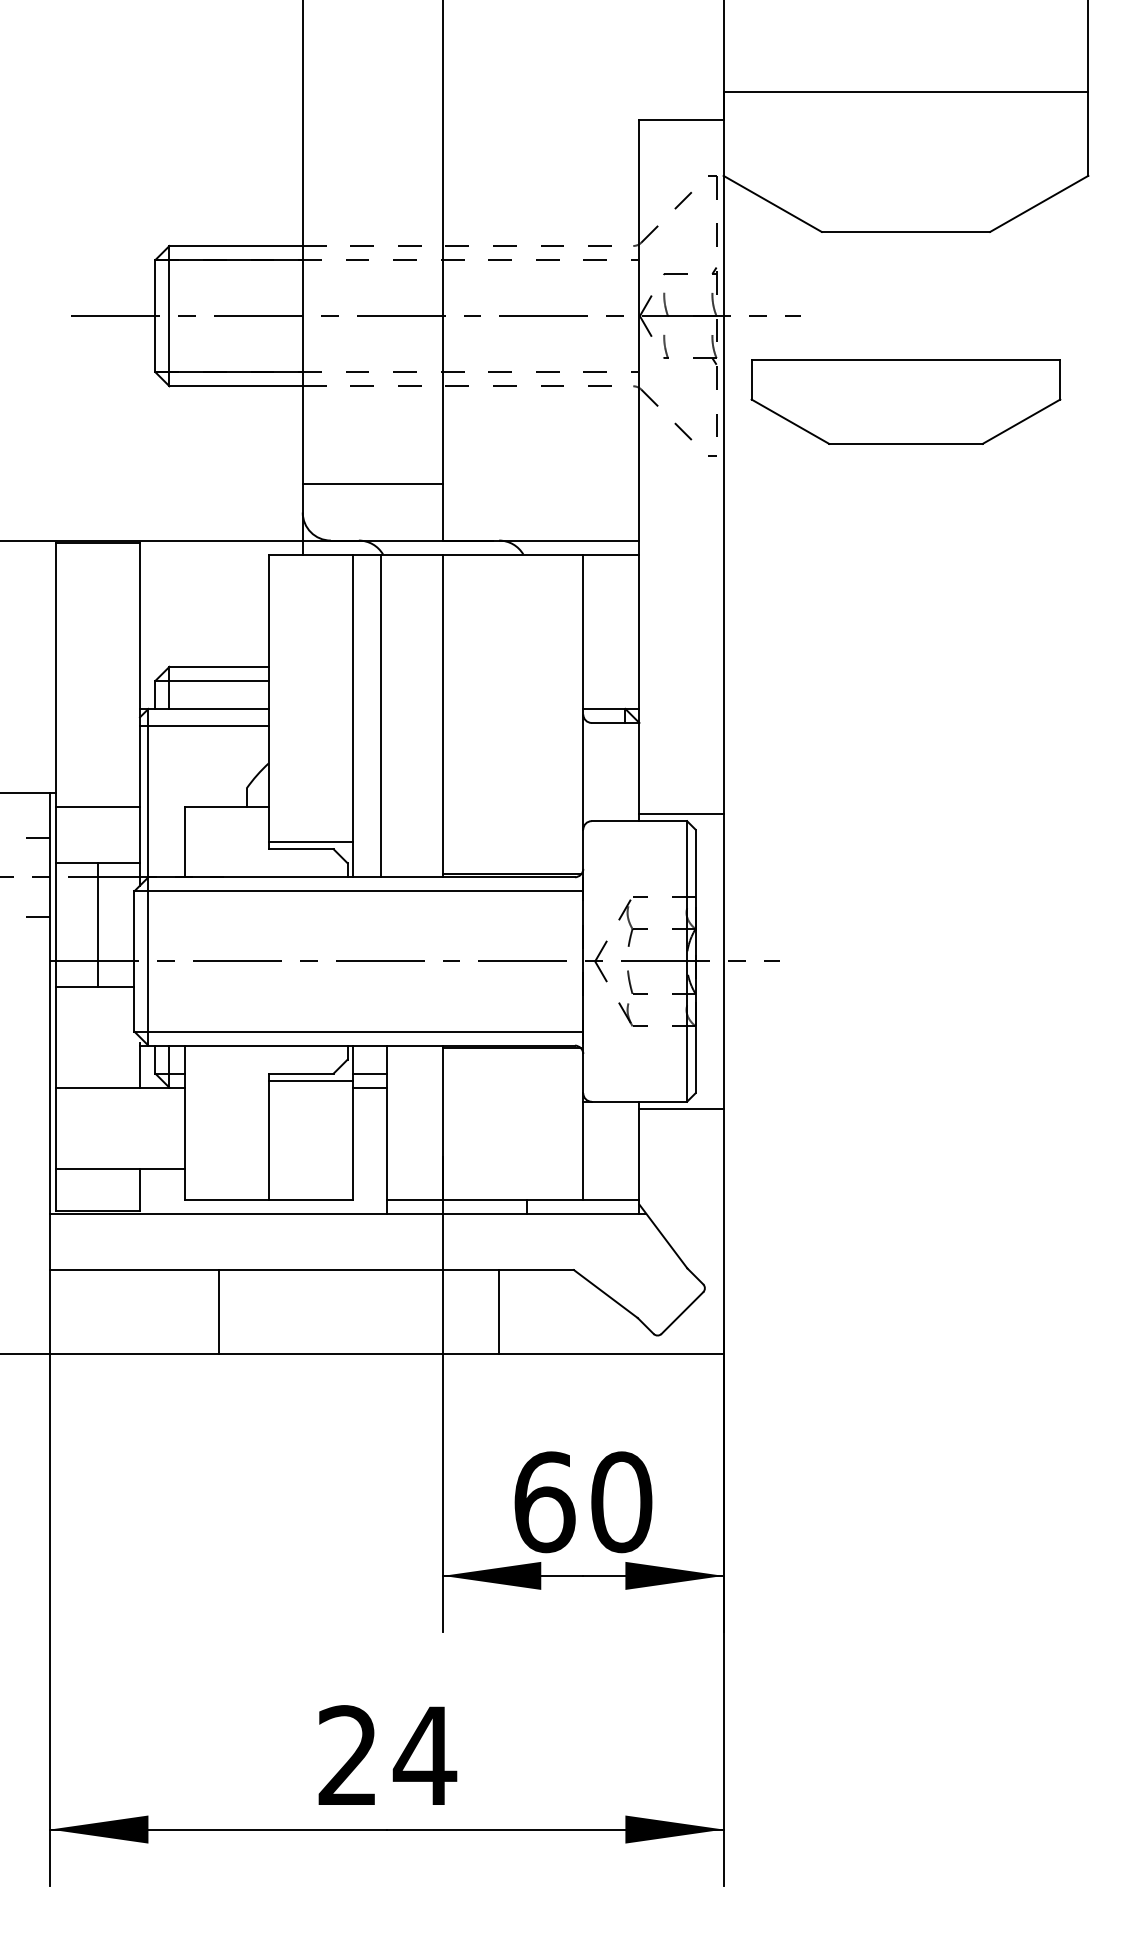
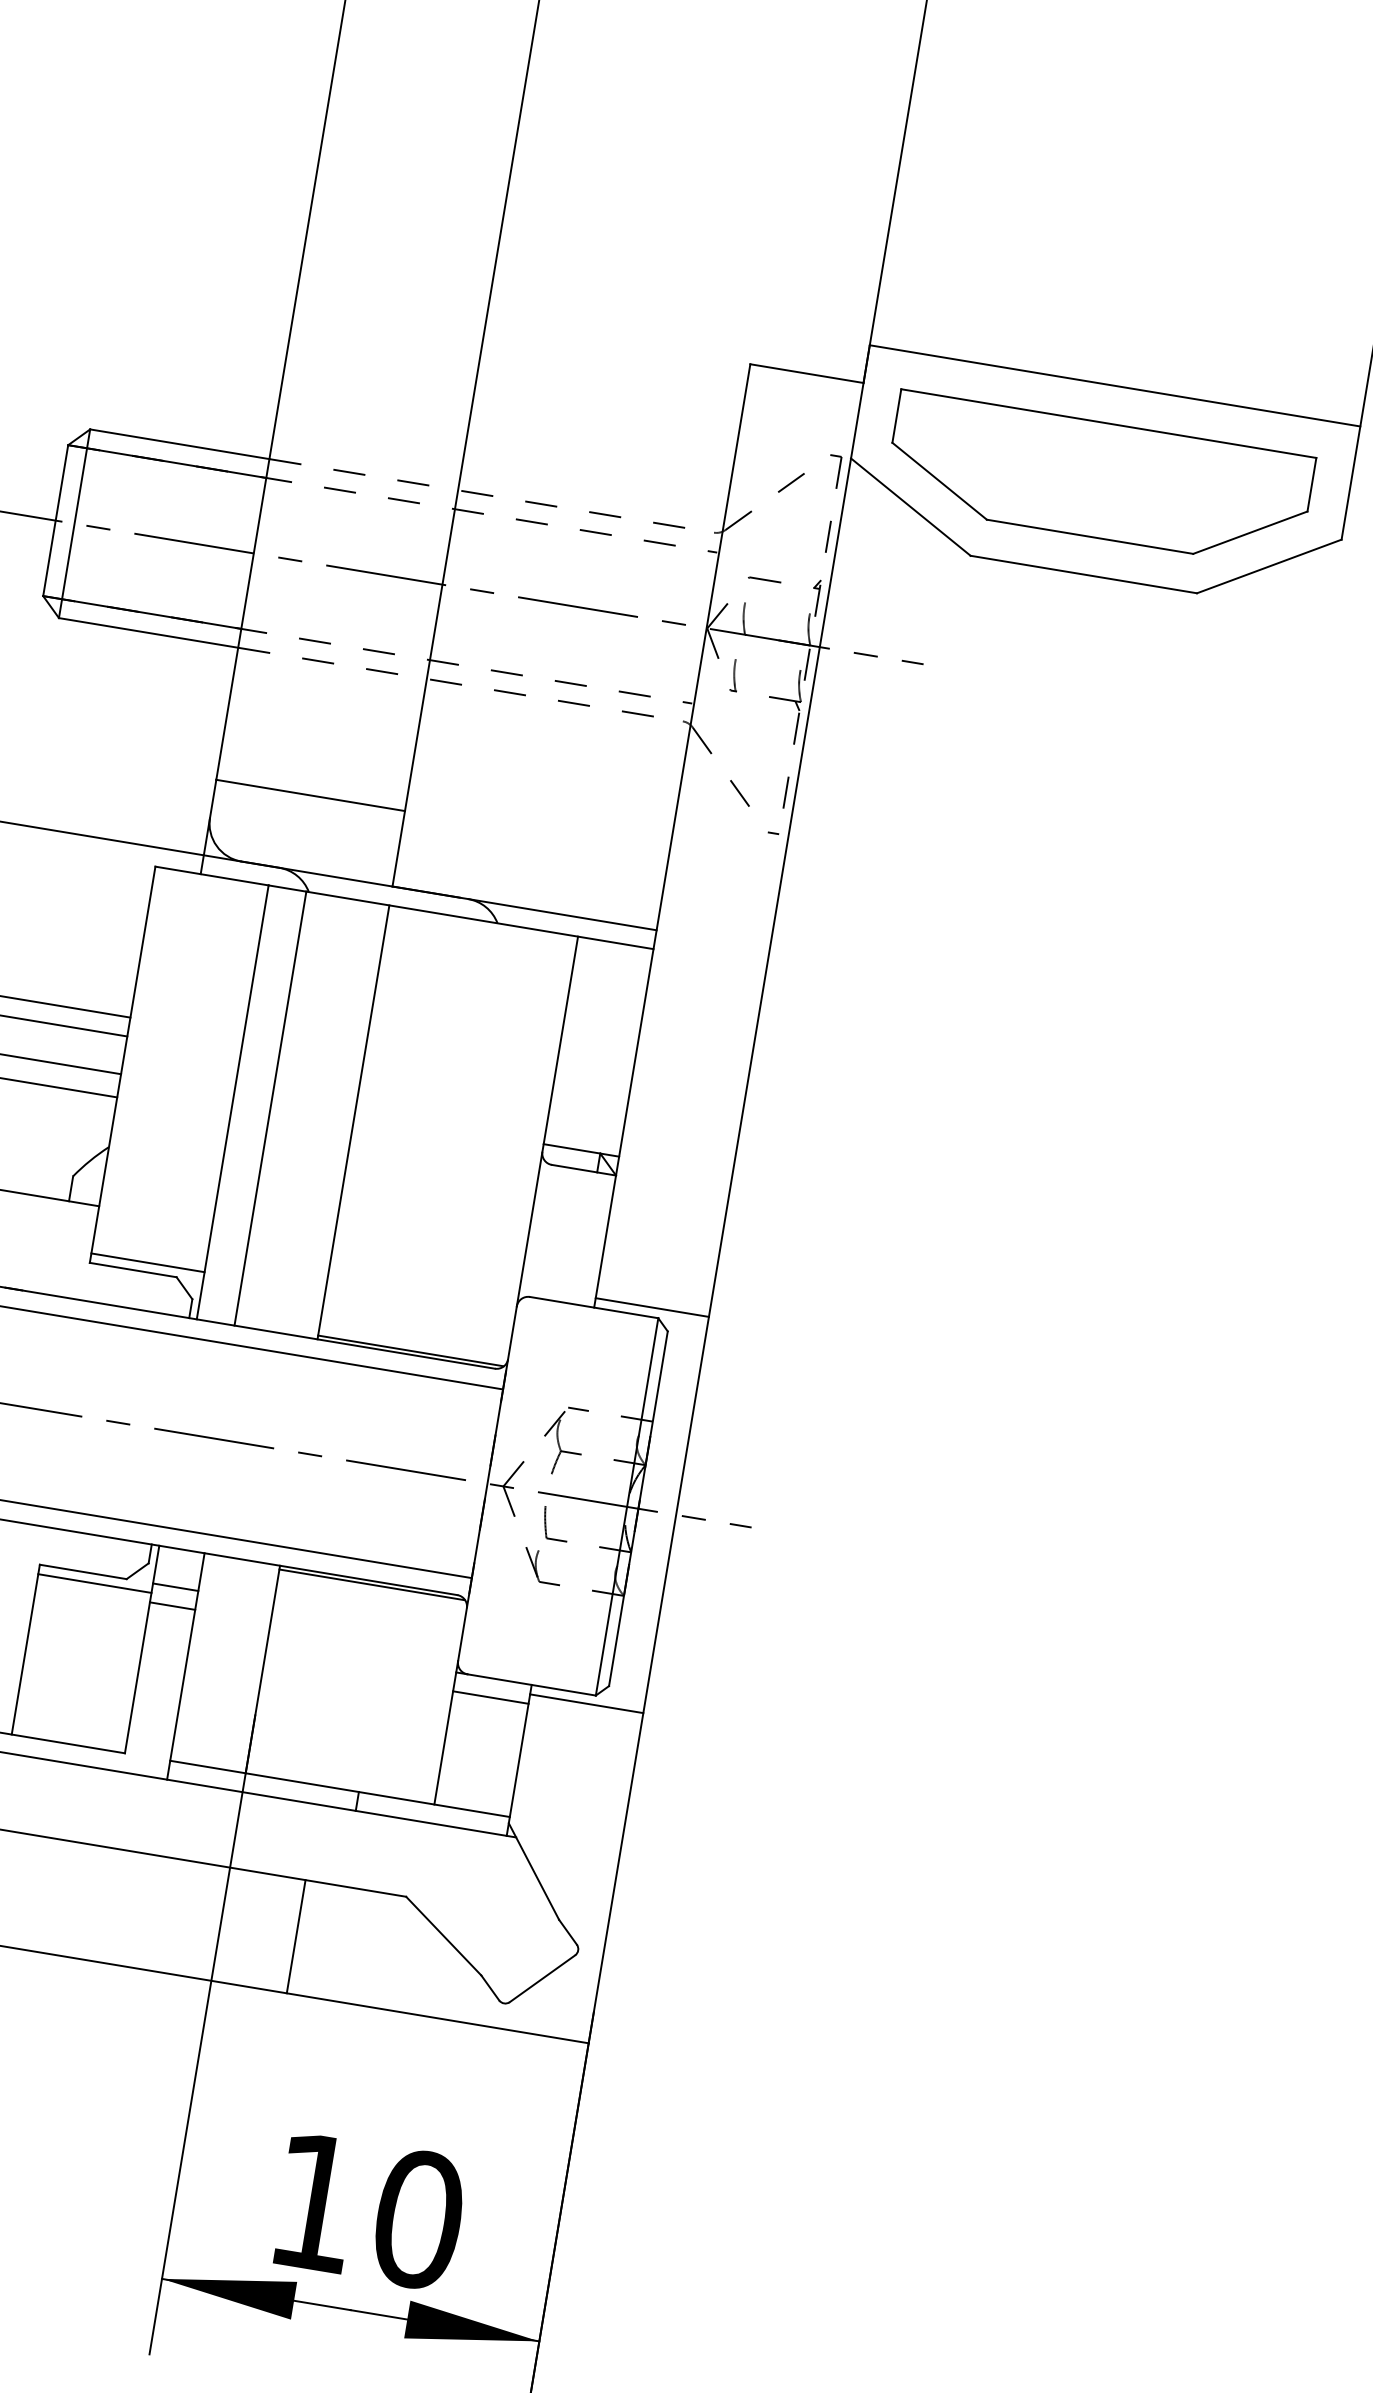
part: (905, 401) -> (1098, 479), moved
line: (611, 1115) -> (491, 1697), added
text: (544, 1502) -> (314, 2202), 60 -> 10

